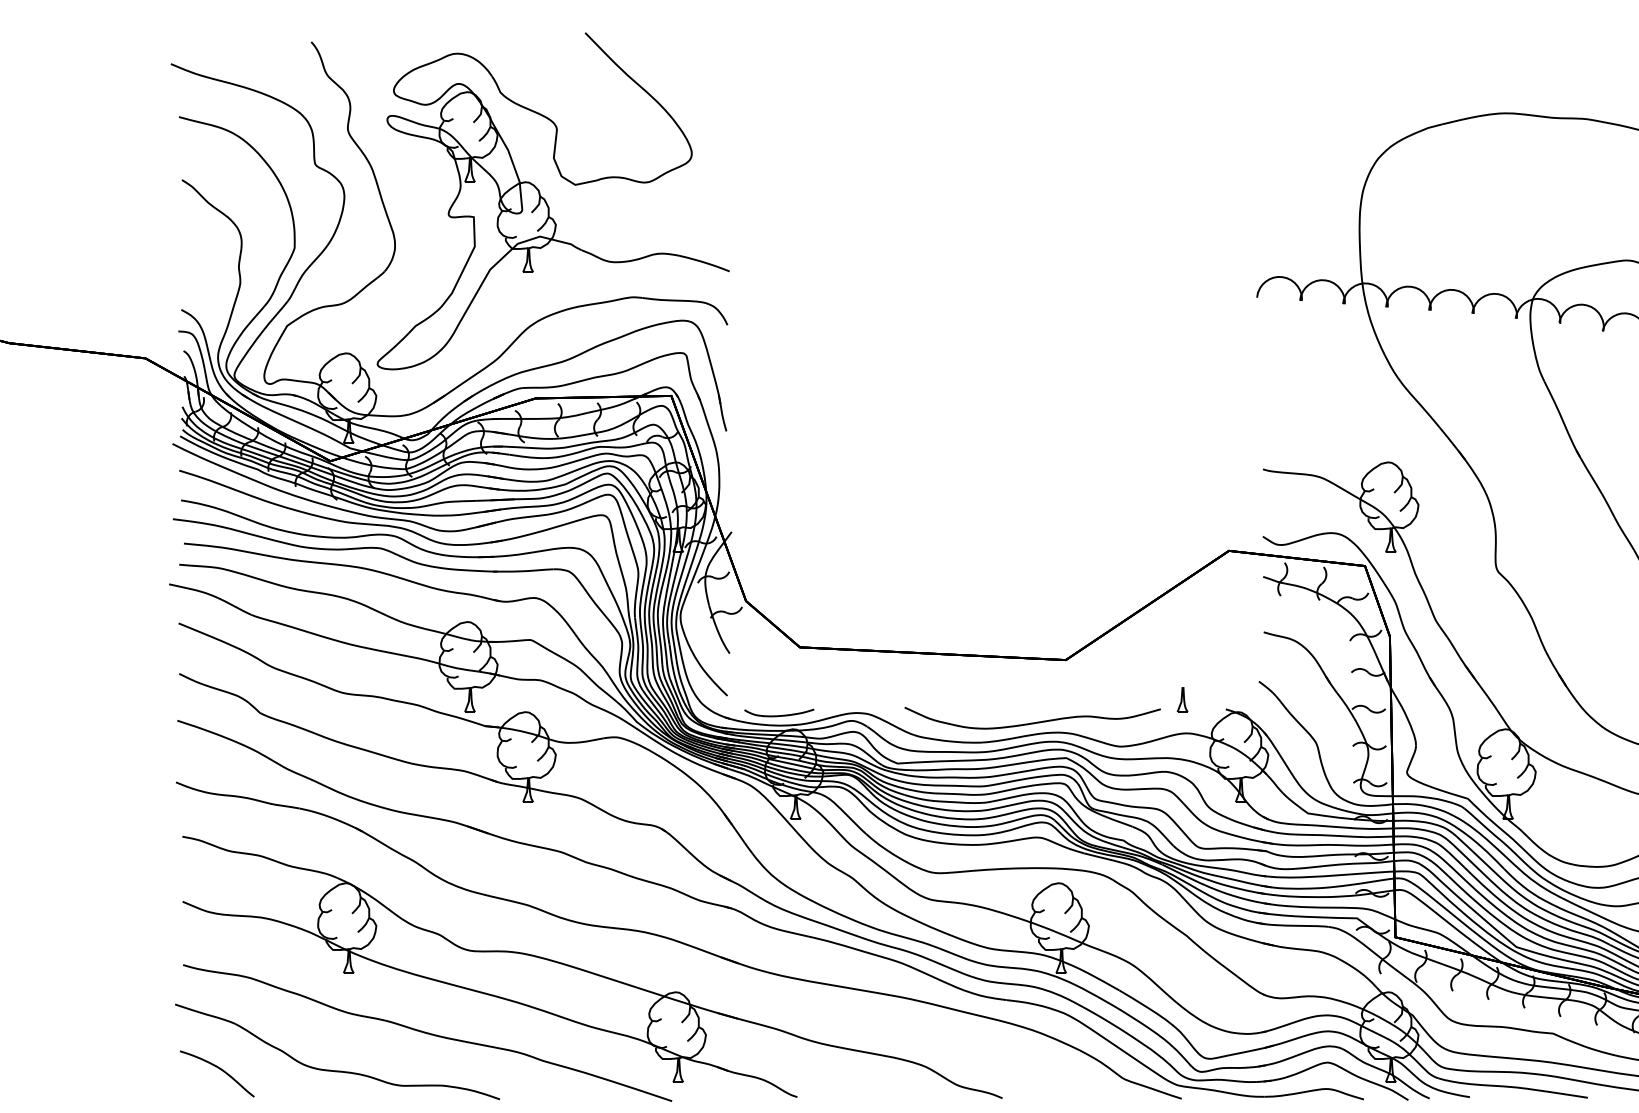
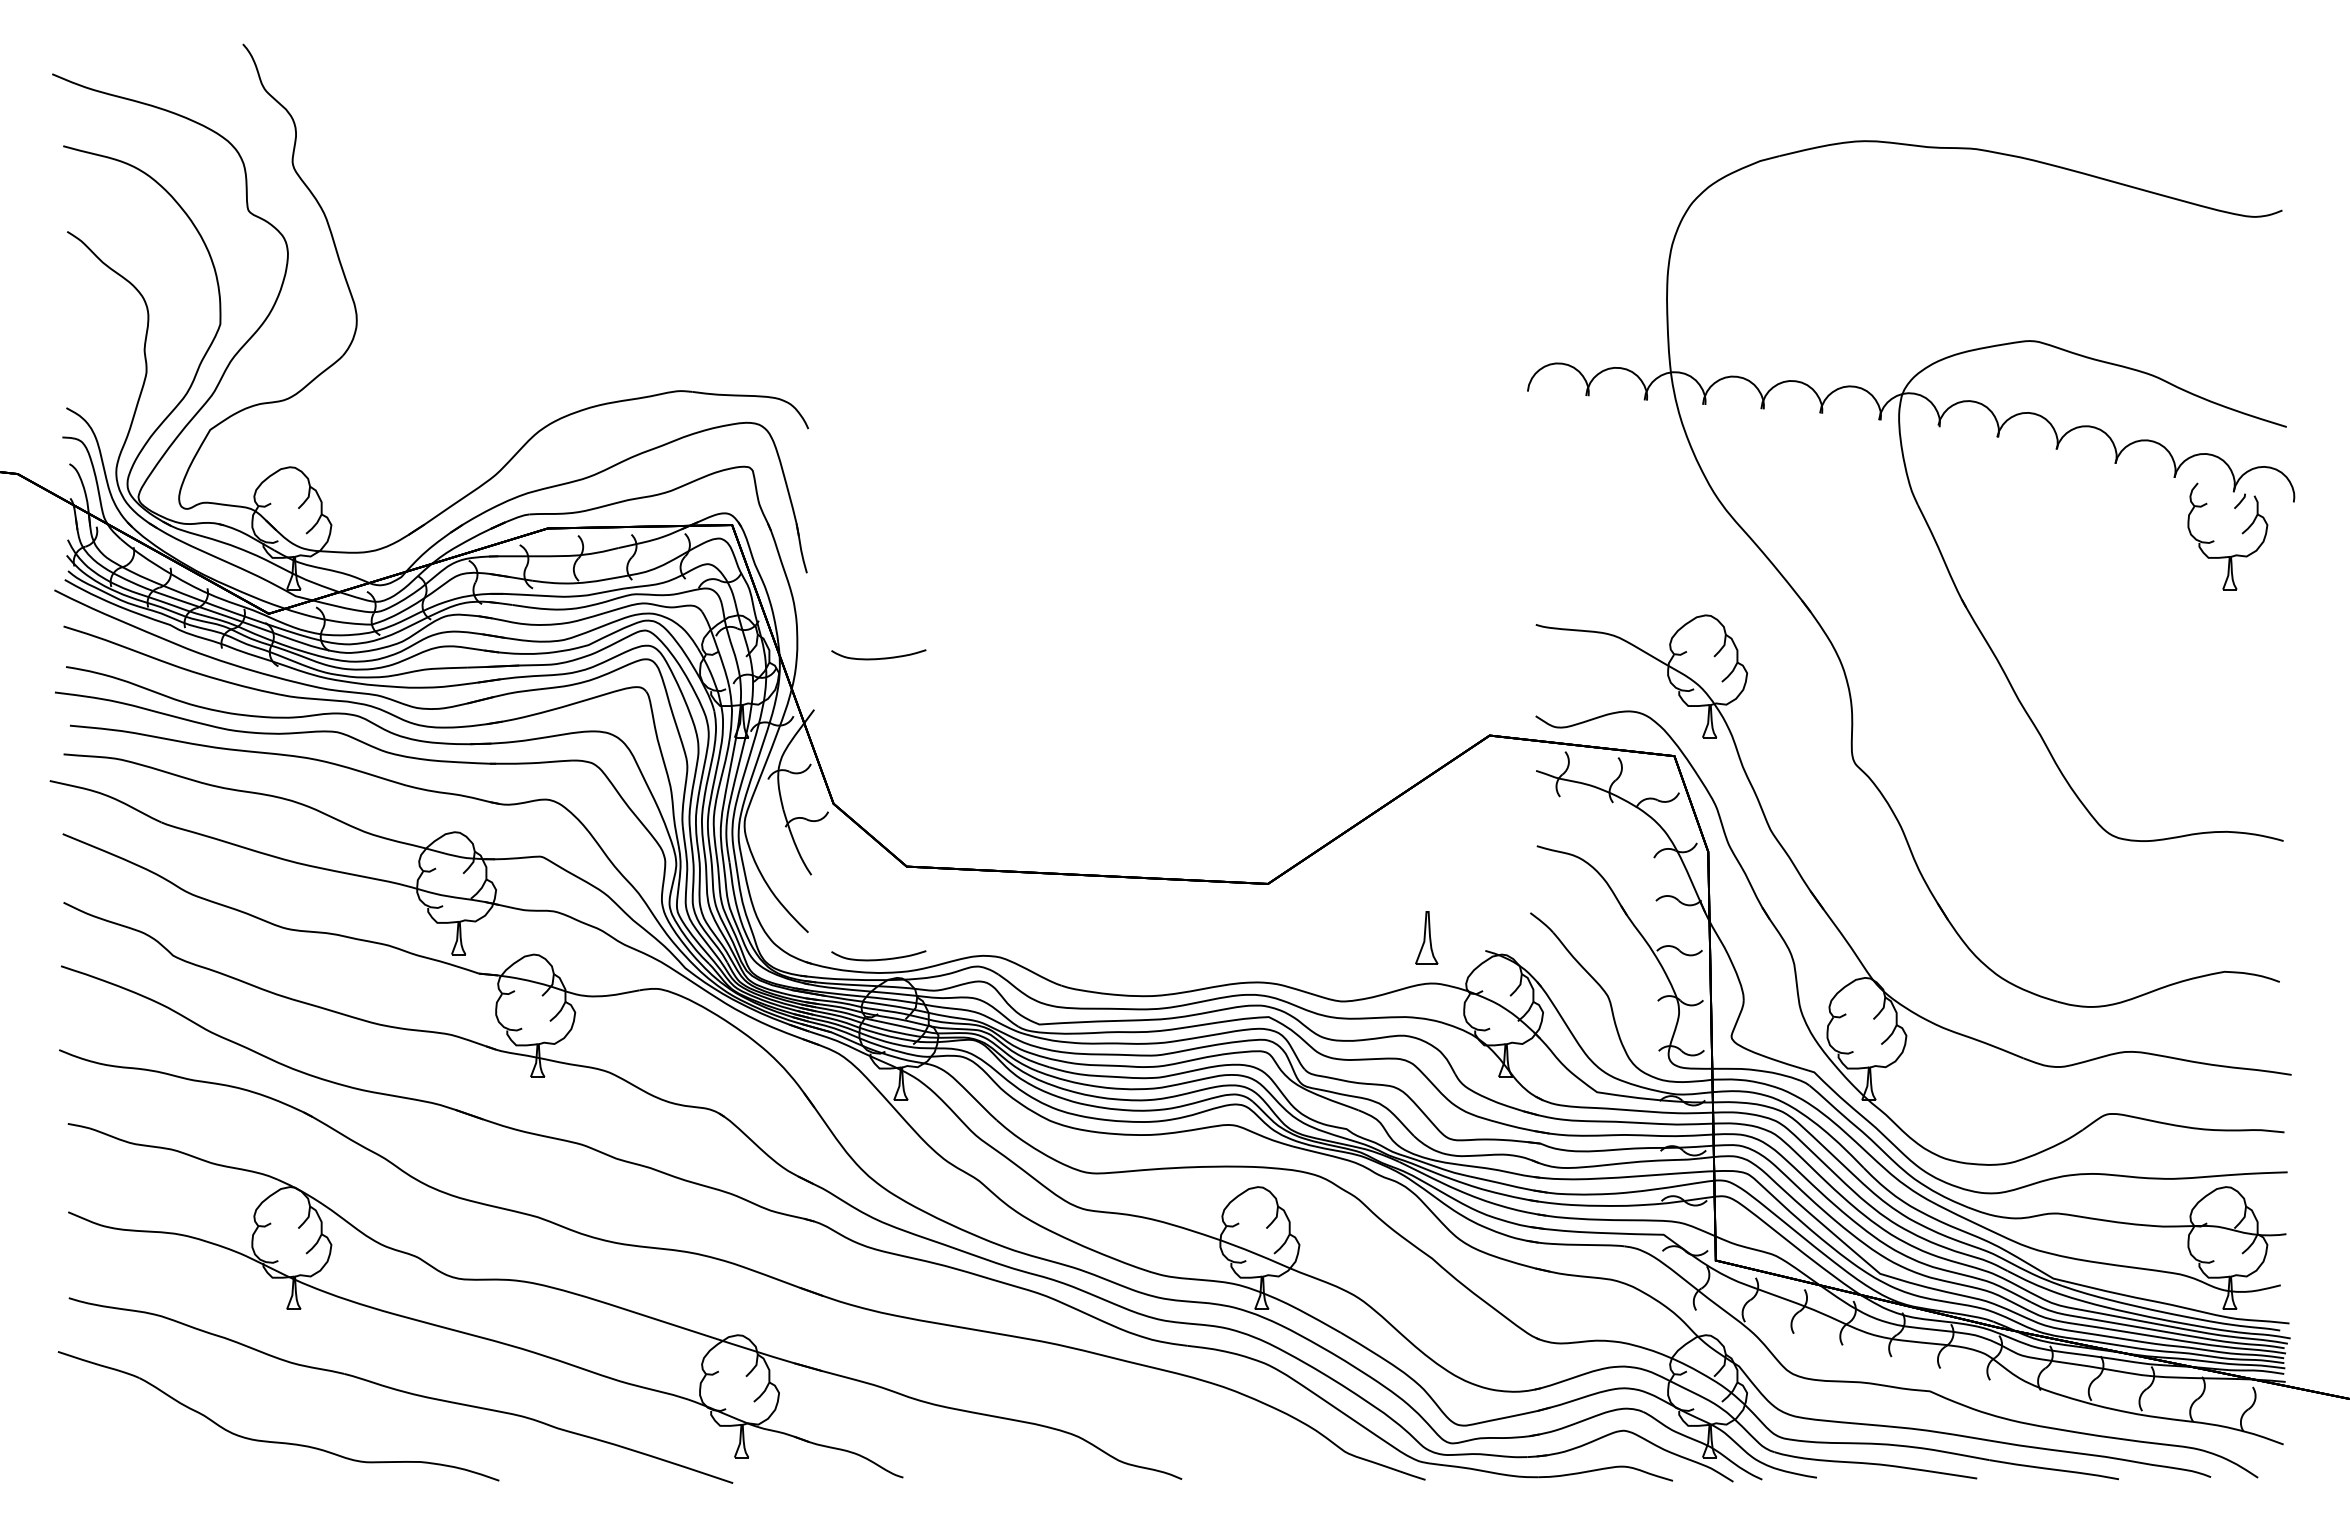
part: (547, 203) -> (563, 263), removed
curve: (779, 494) -> (878, 658), added
part: (1182, 700) -> (1426, 938), size x1.6
curve: (1033, 722) -> (1224, 968), removed
curve: (218, 1069) -> (117, 1439), removed

